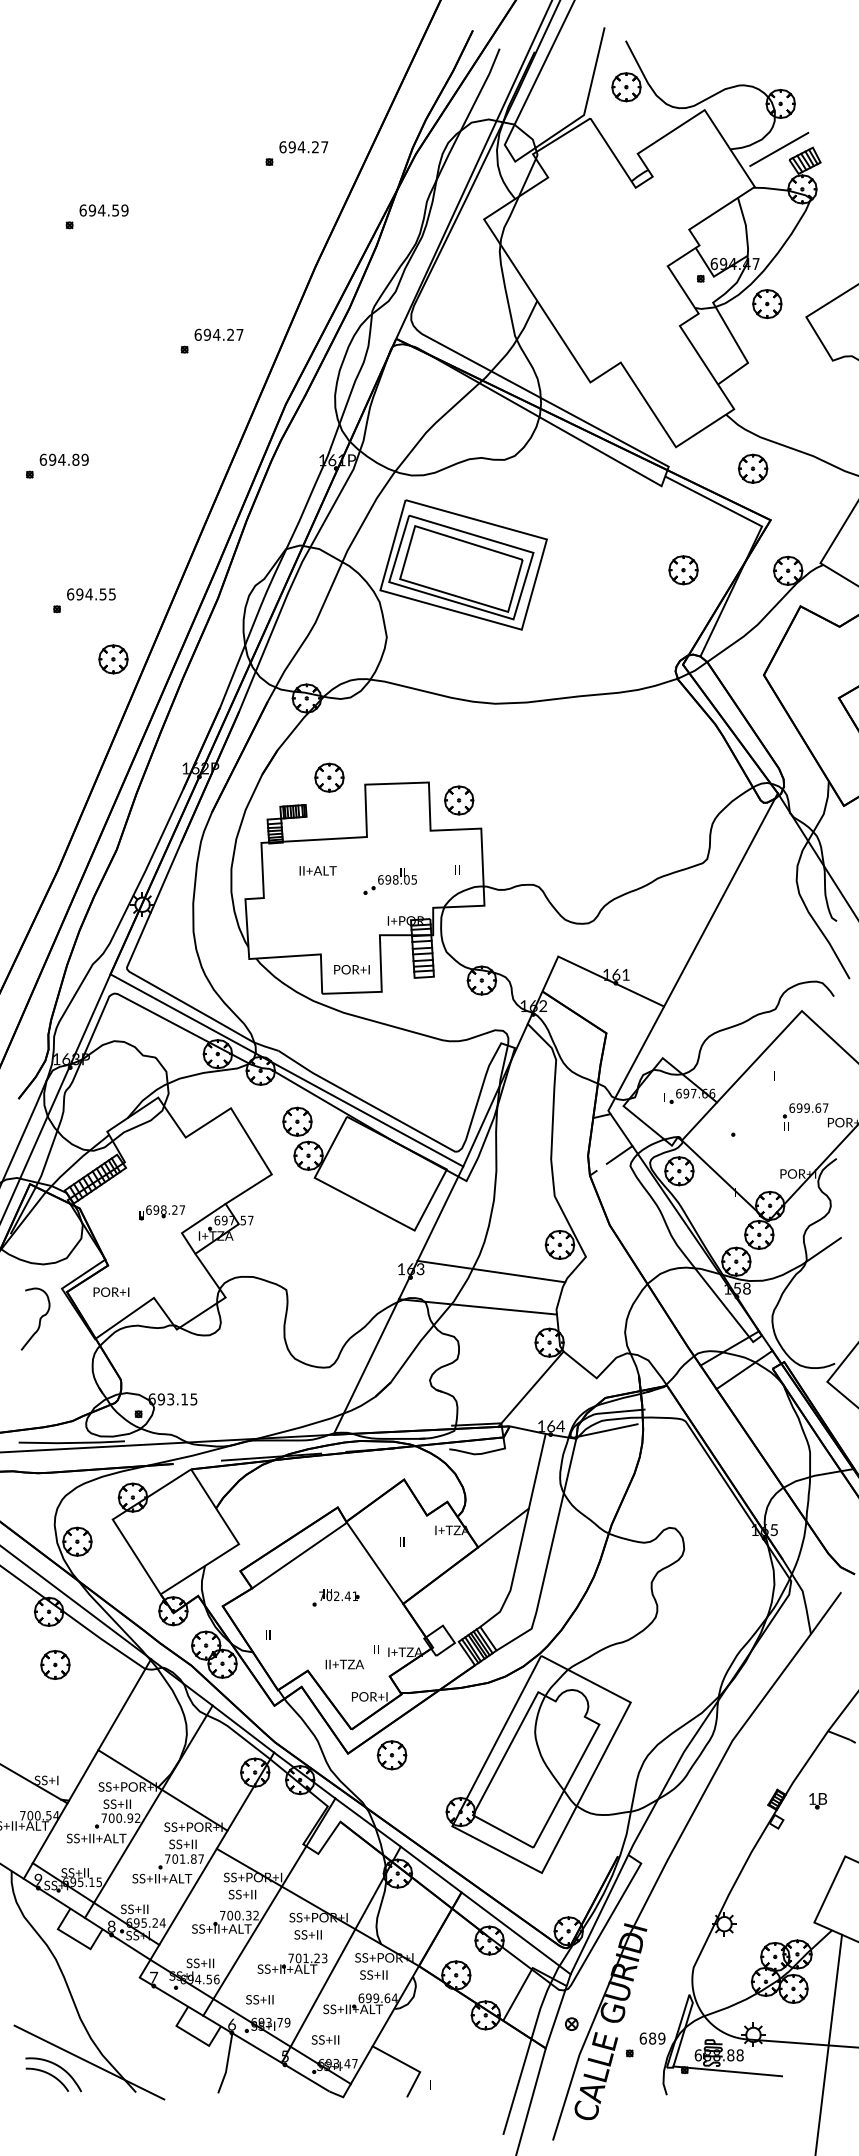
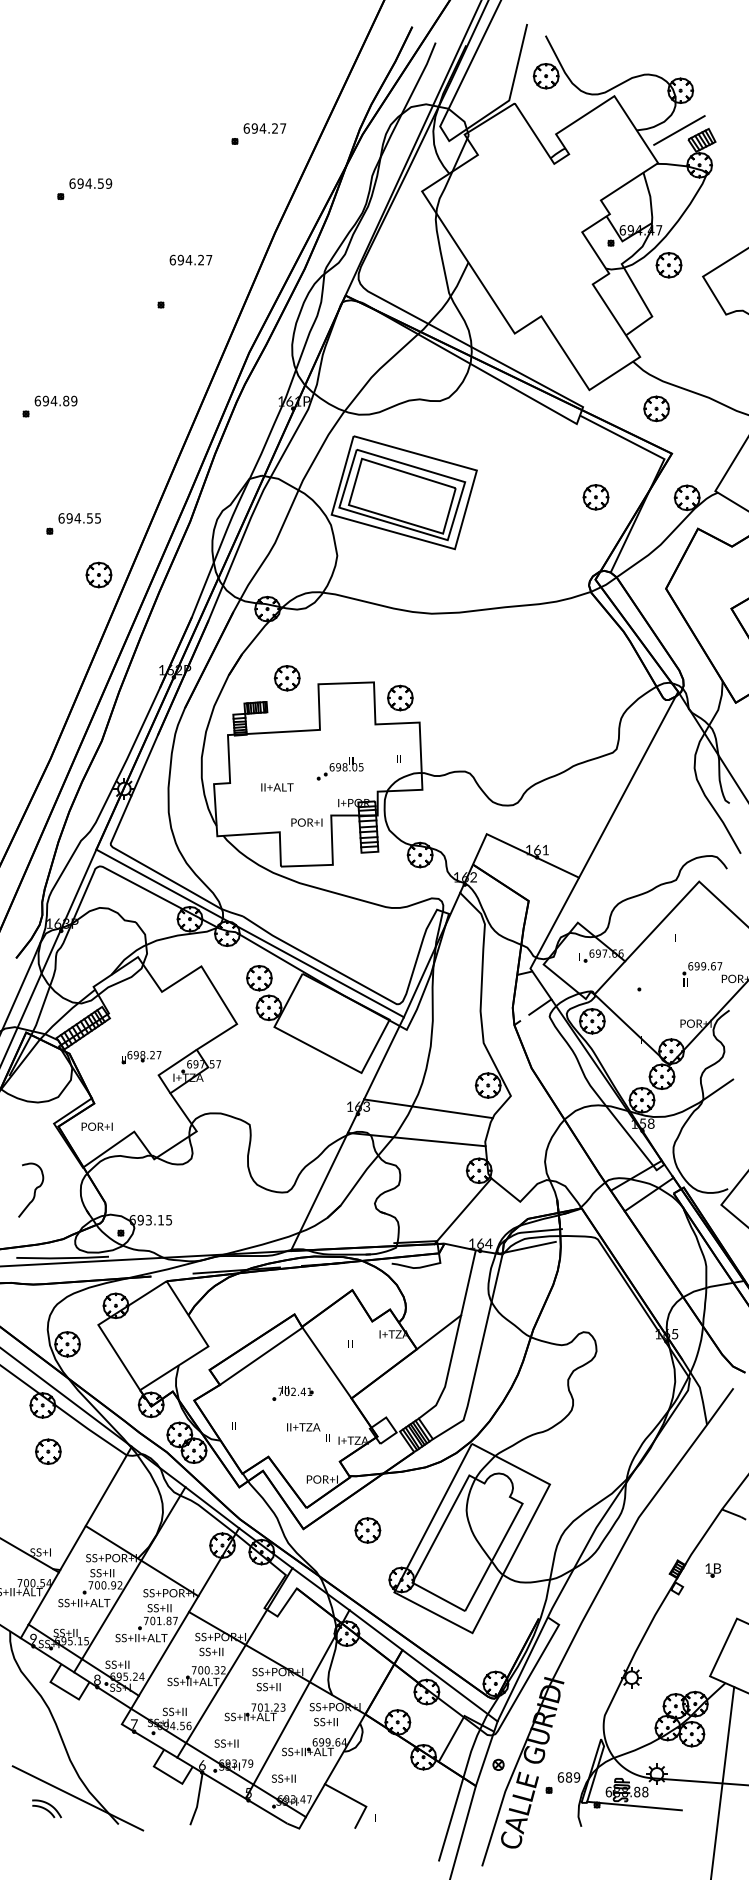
text: (218, 334) -> (190, 259), moved
text: (318, 870) -> (277, 787), moved
text: (351, 969) -> (306, 822), moved
curve: (39, 1318) -> (34, 1189), moved
text: (344, 1664) -> (303, 1427), moved
part: (391, 1755) -> (367, 1530), moved
part: (53, 2074) -> (46, 1808), size x0.6

